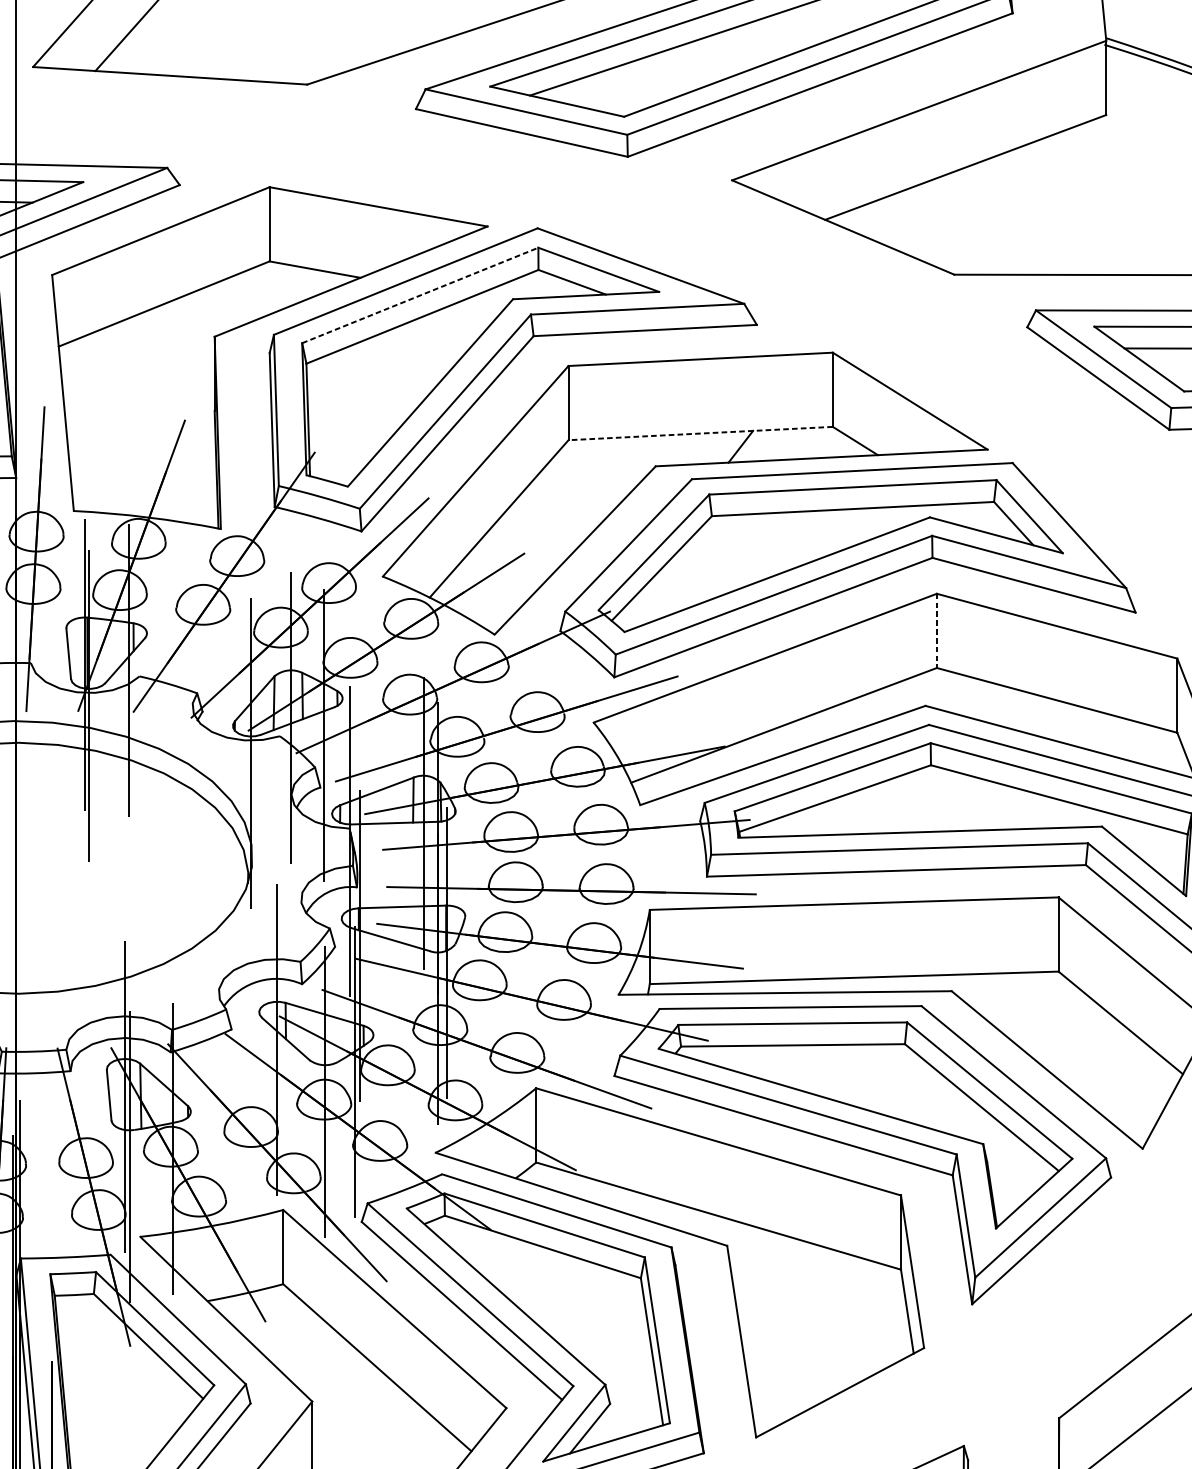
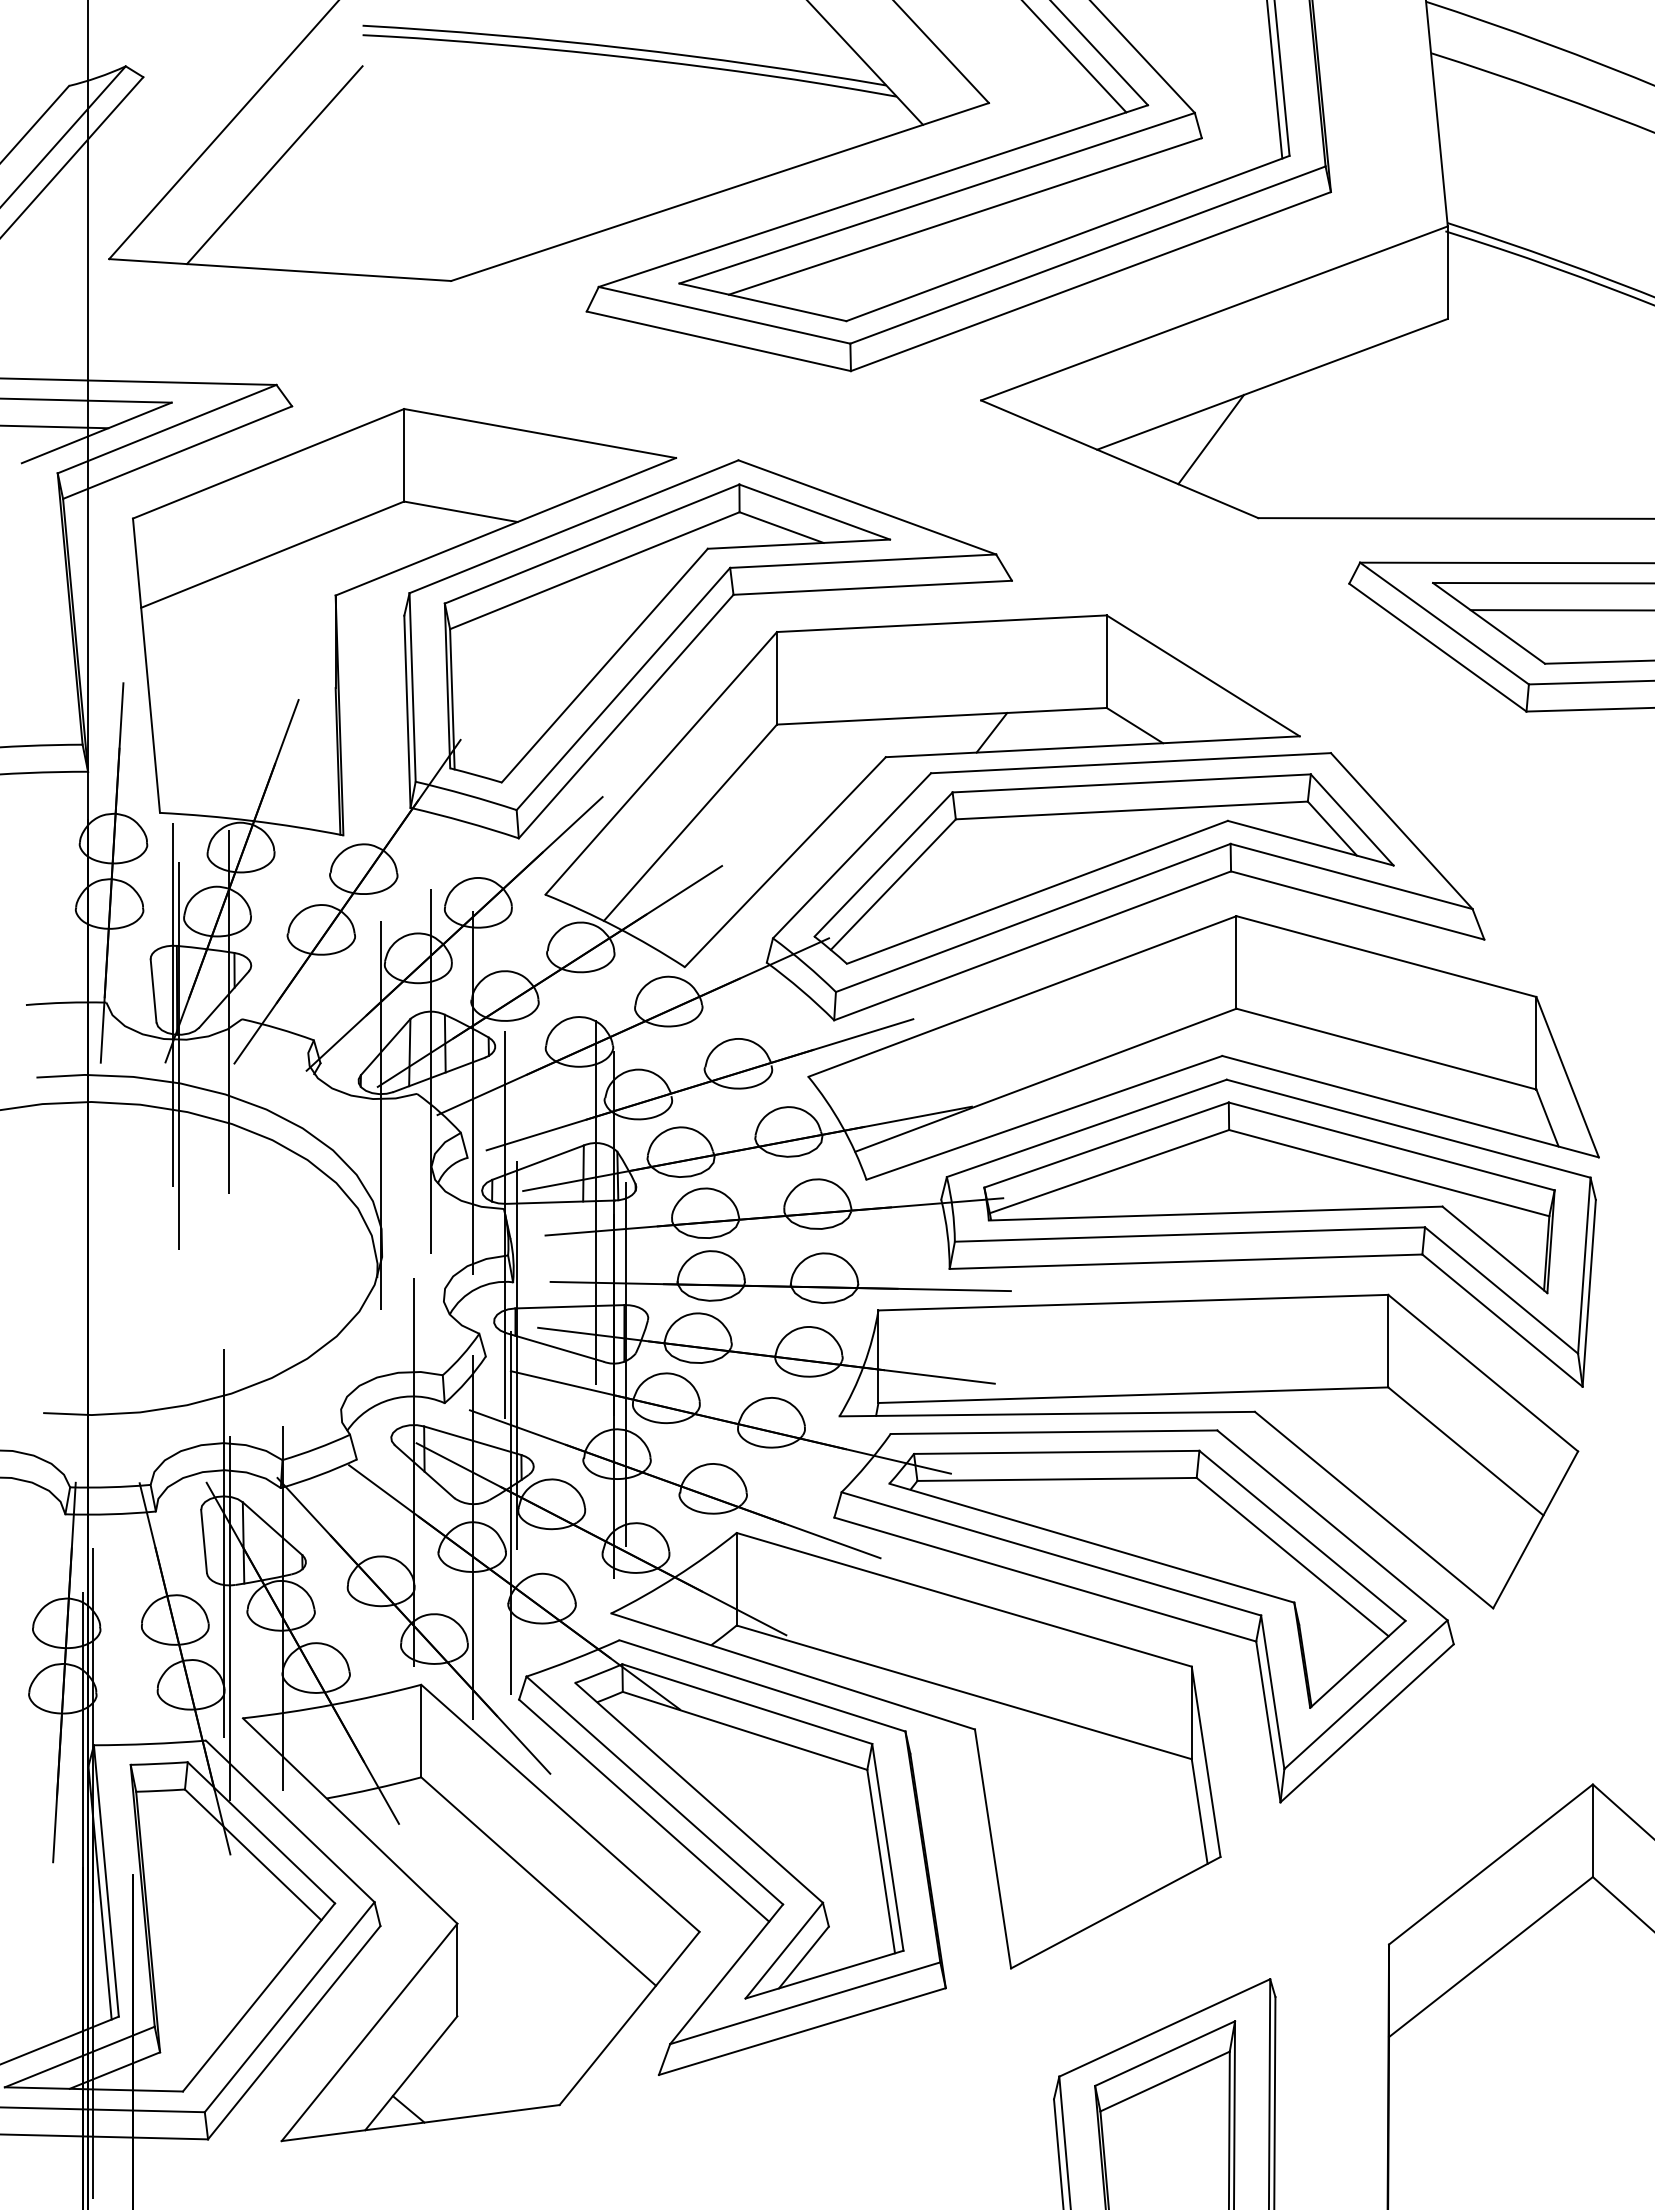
line: (916, 211) -> (1210, 439), added
line: (420, 295) -> (592, 544), dashed -> solid
line: (700, 433) -> (941, 716), dashed -> solid
line: (936, 630) -> (1236, 962), dashed -> solid

